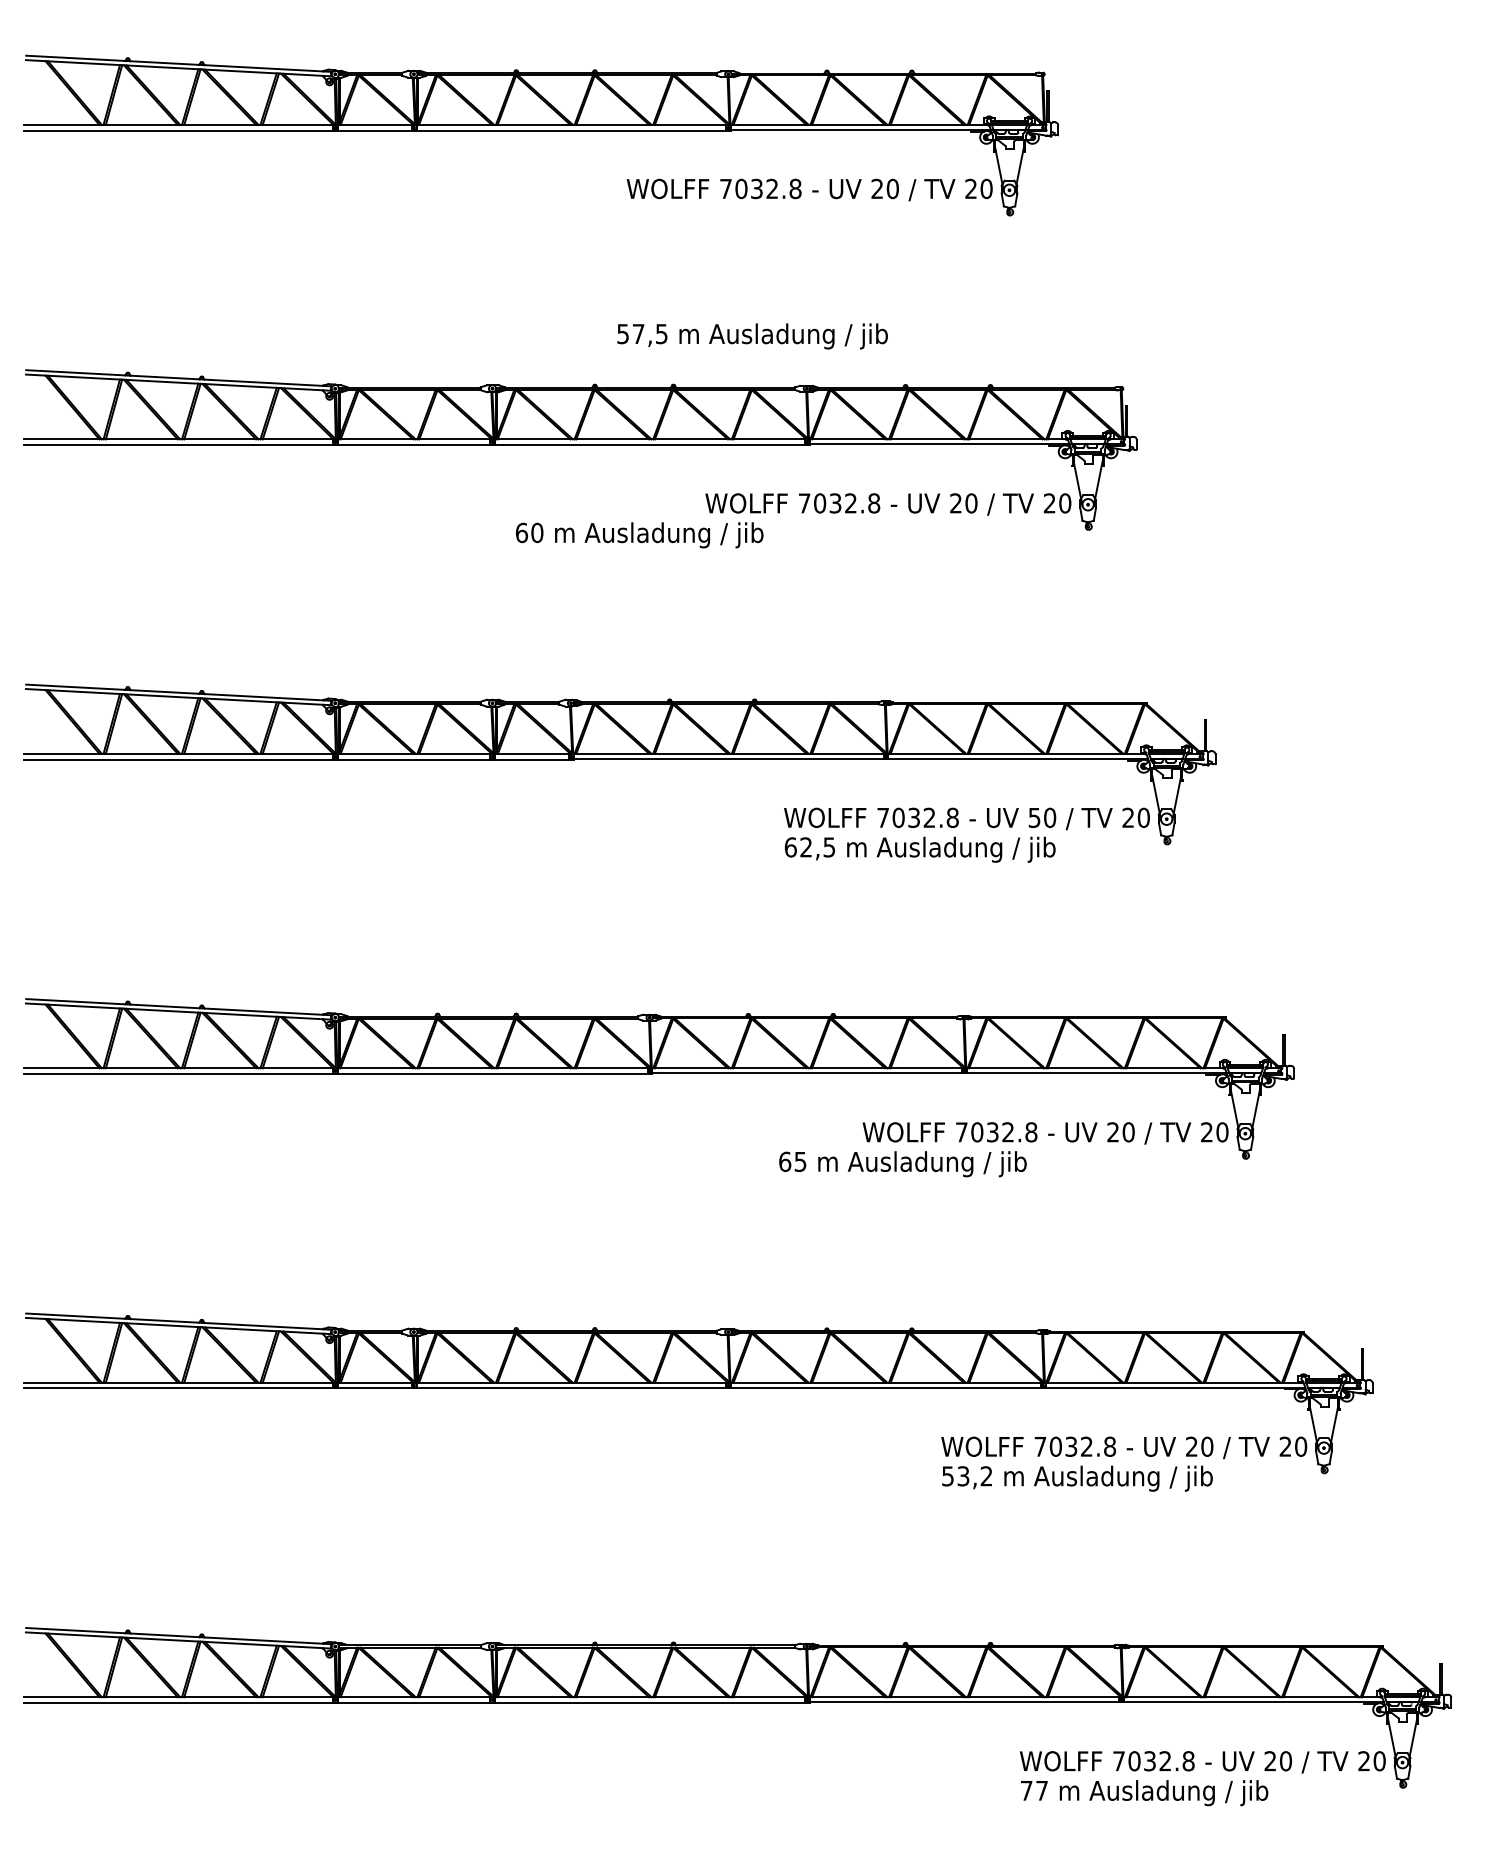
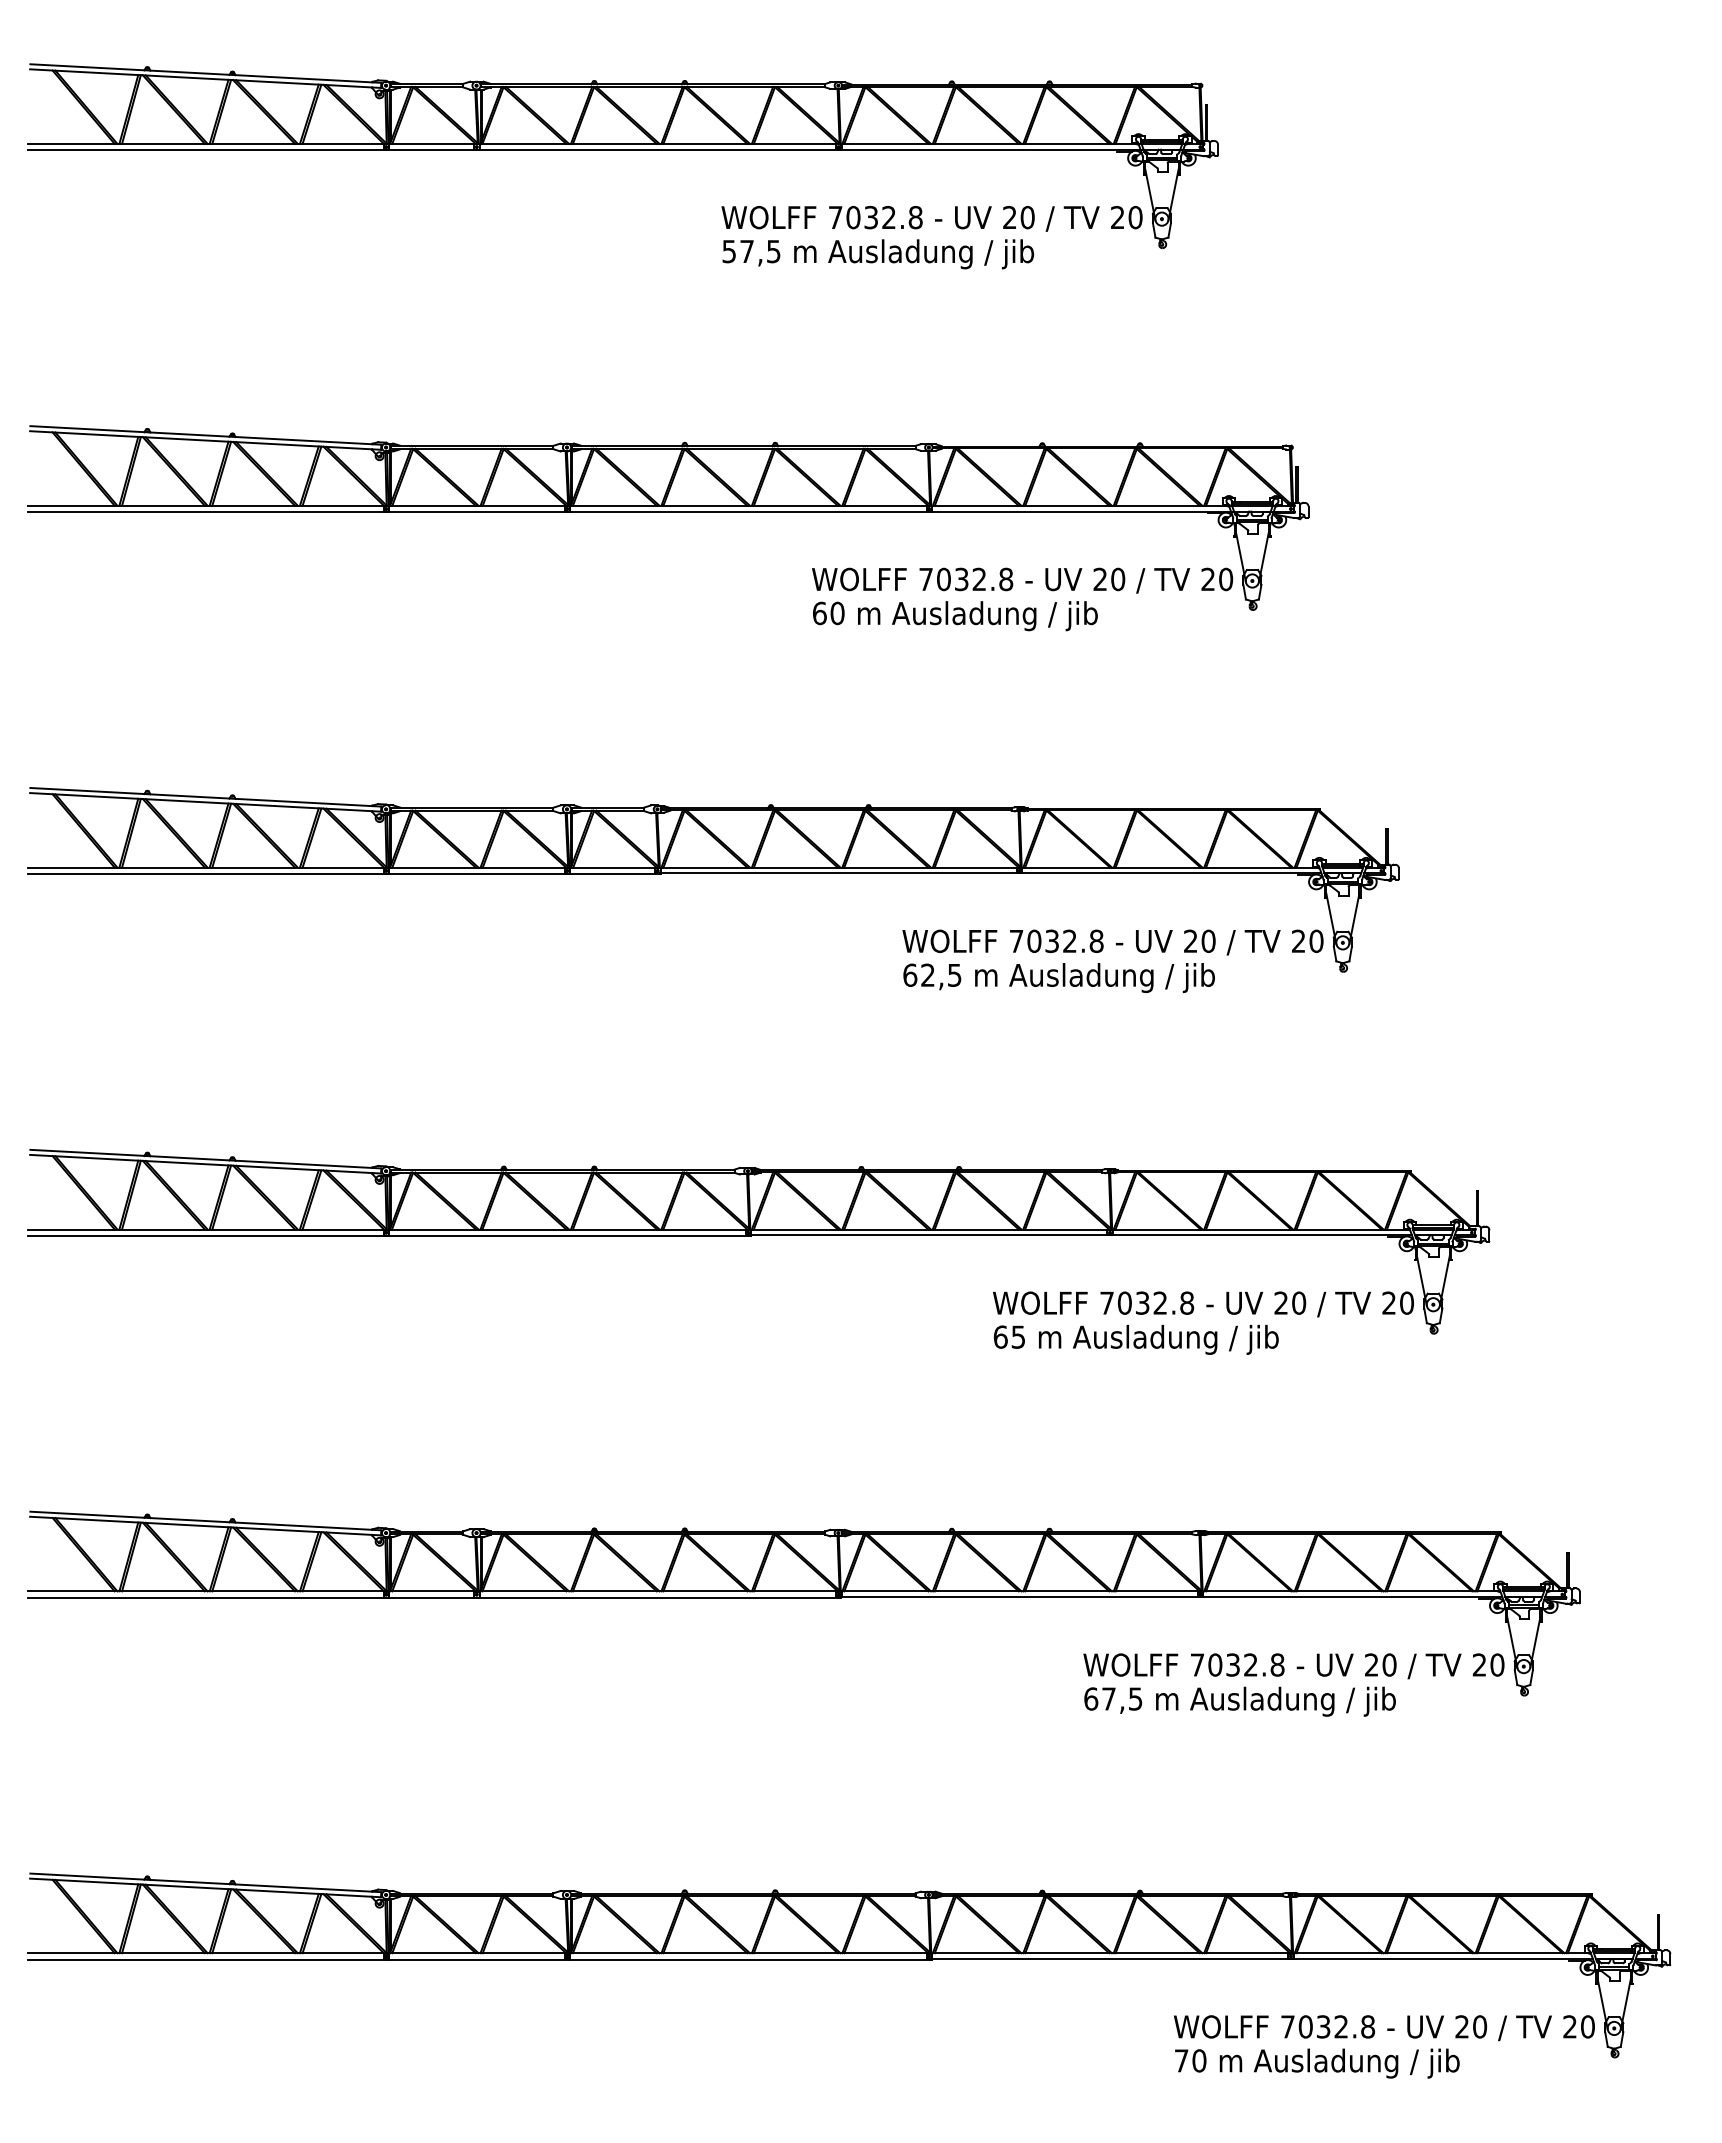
text: (752, 336) -> (878, 254), moved
text: (639, 535) -> (955, 616), moved
text: (1034, 818) -> (1190, 941), 50 -> 20
text: (902, 1163) -> (1135, 1339), moved
text: (967, 1475) -> (1113, 1698), 53,2 -> 67,5
text: (1042, 1790) -> (1199, 2060), 77 -> 70

